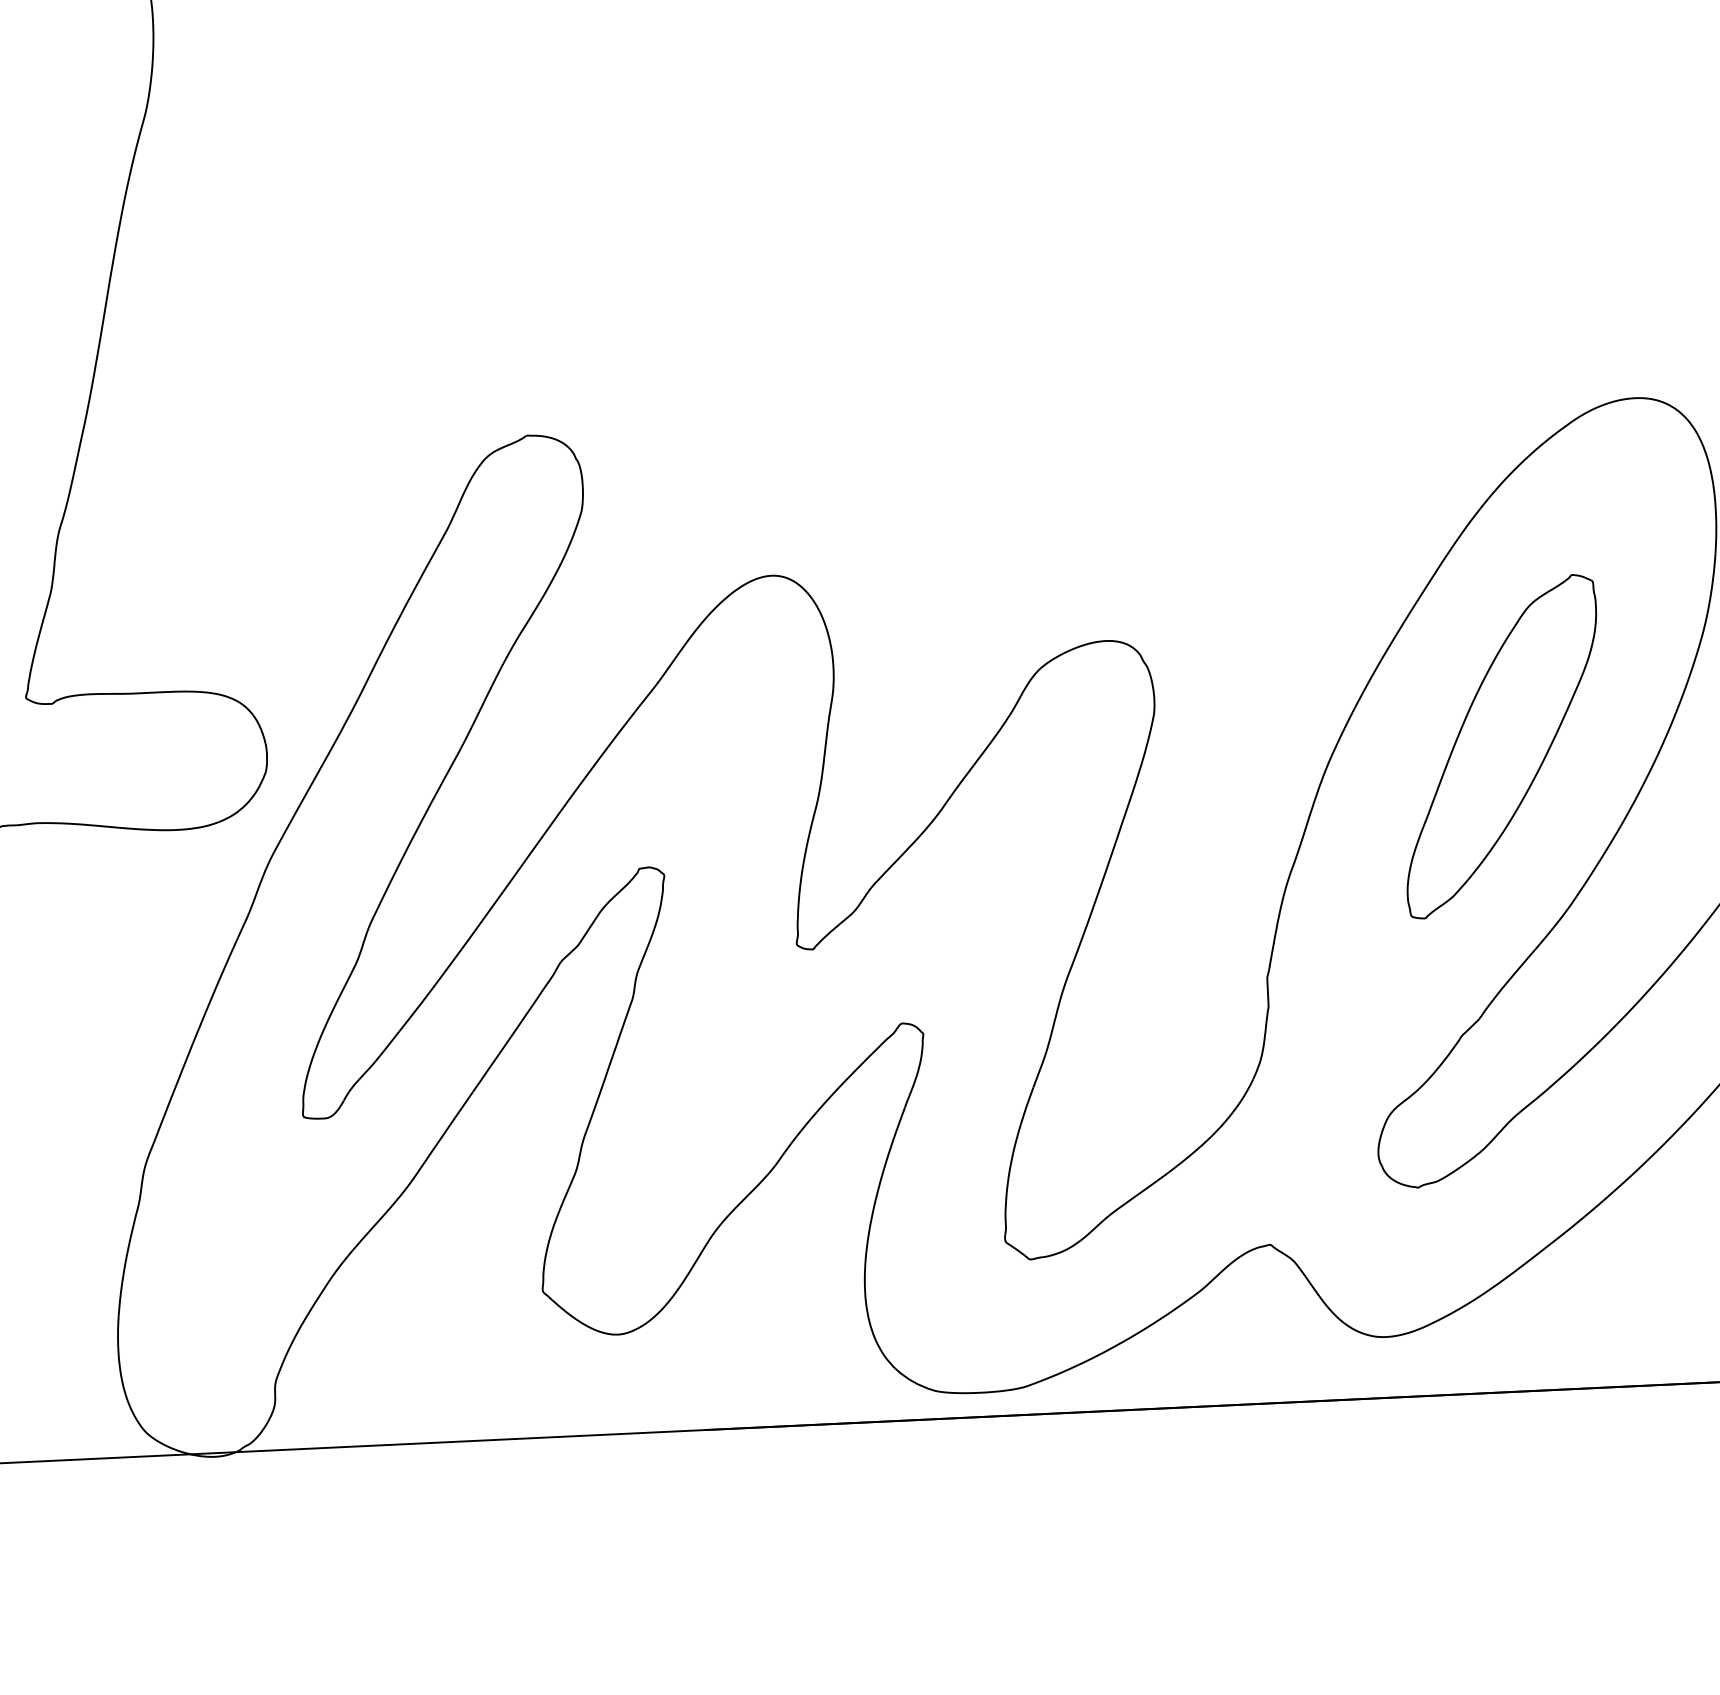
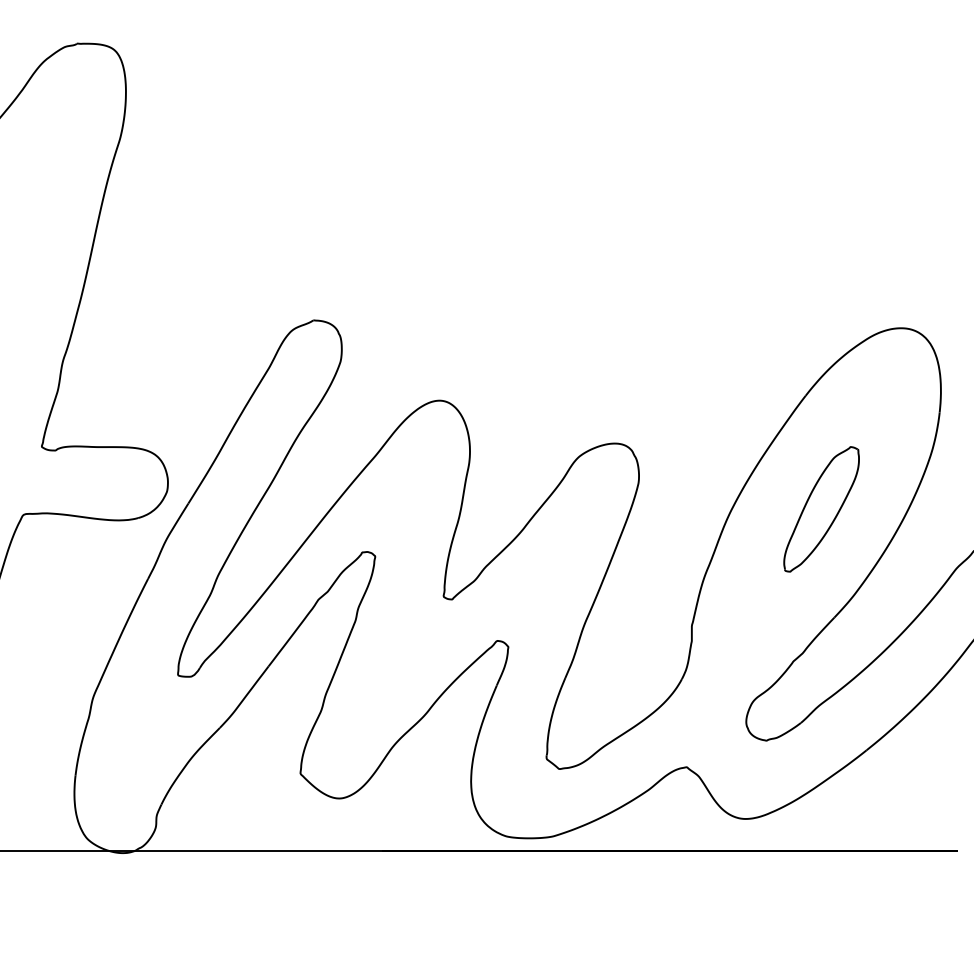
part: (1501, 746) -> (821, 509), size x0.7

